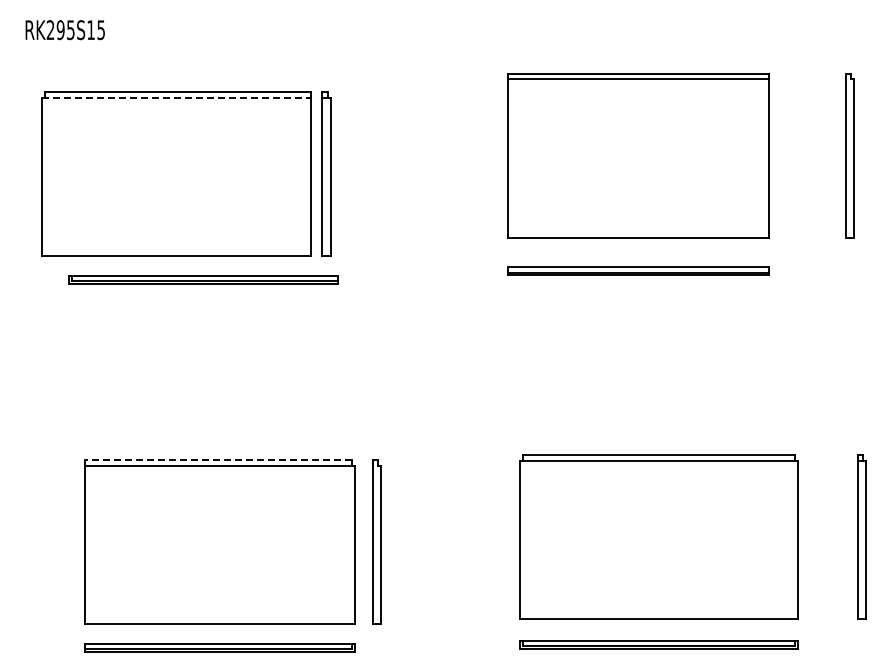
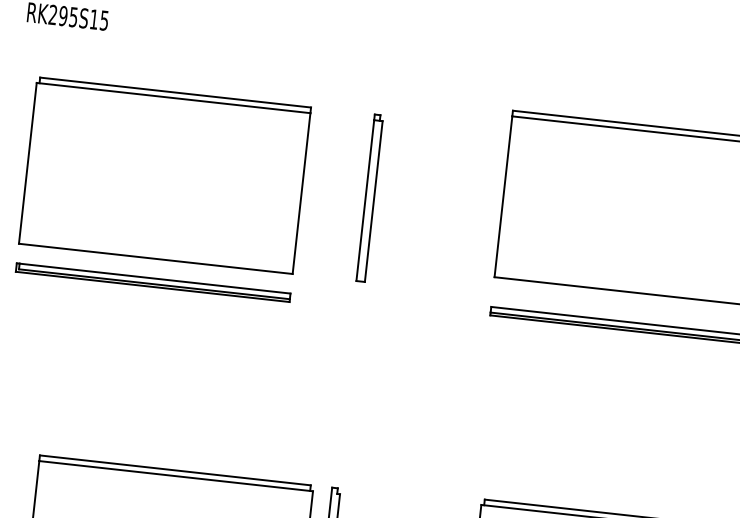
line: (176, 97) -> (173, 97), dashed -> solid
part: (326, 173) -> (370, 197), moved
part: (203, 279) -> (152, 282), moved
line: (217, 459) -> (174, 469), dashed -> solid

